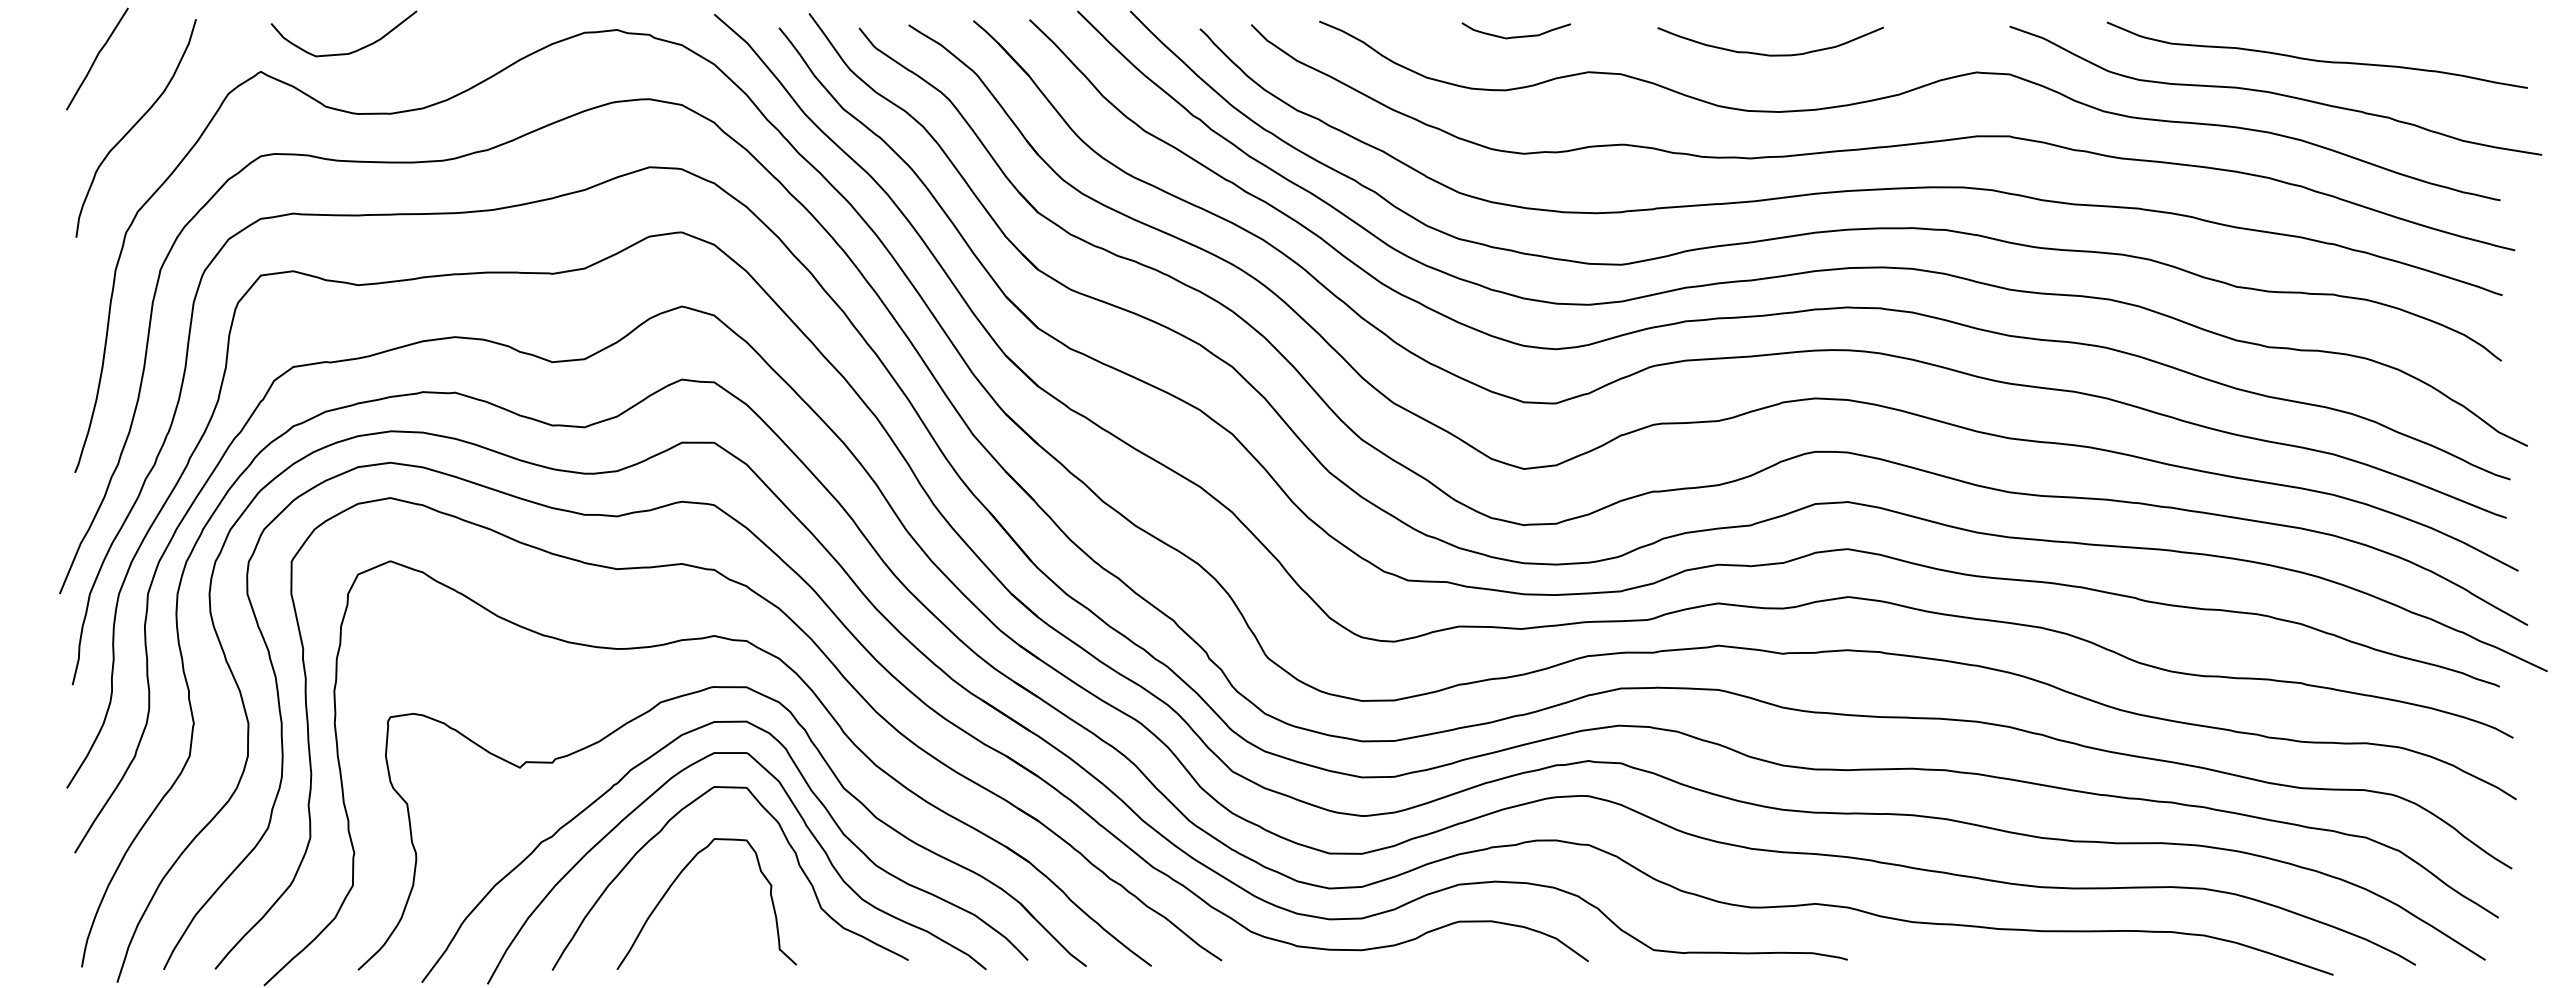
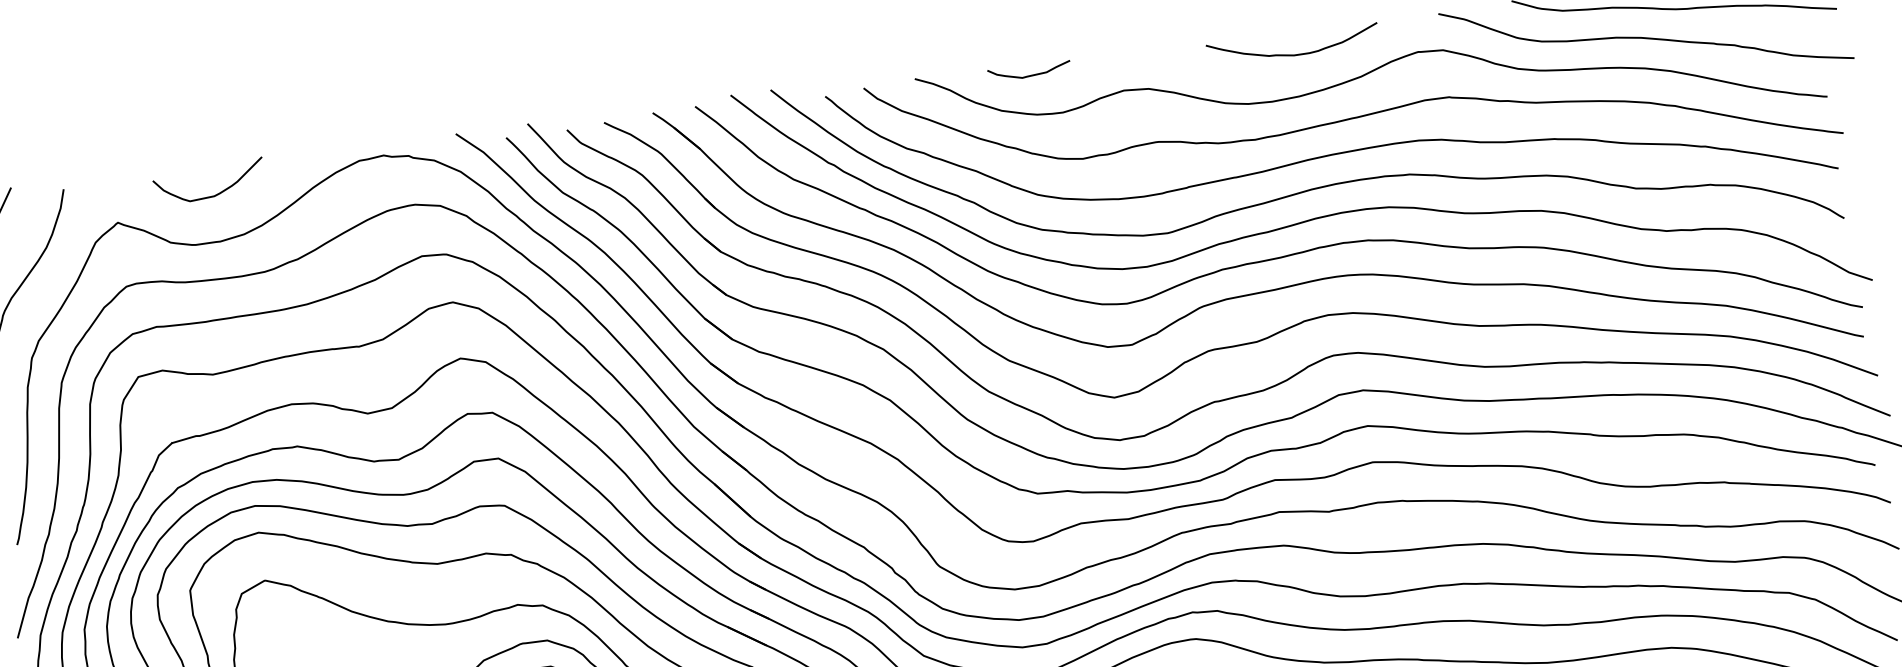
curve: (1515, 36) -> (1029, 75), moved
curve: (351, 51) -> (216, 194), moved
curve: (1770, 54) -> (1294, 54), moved

